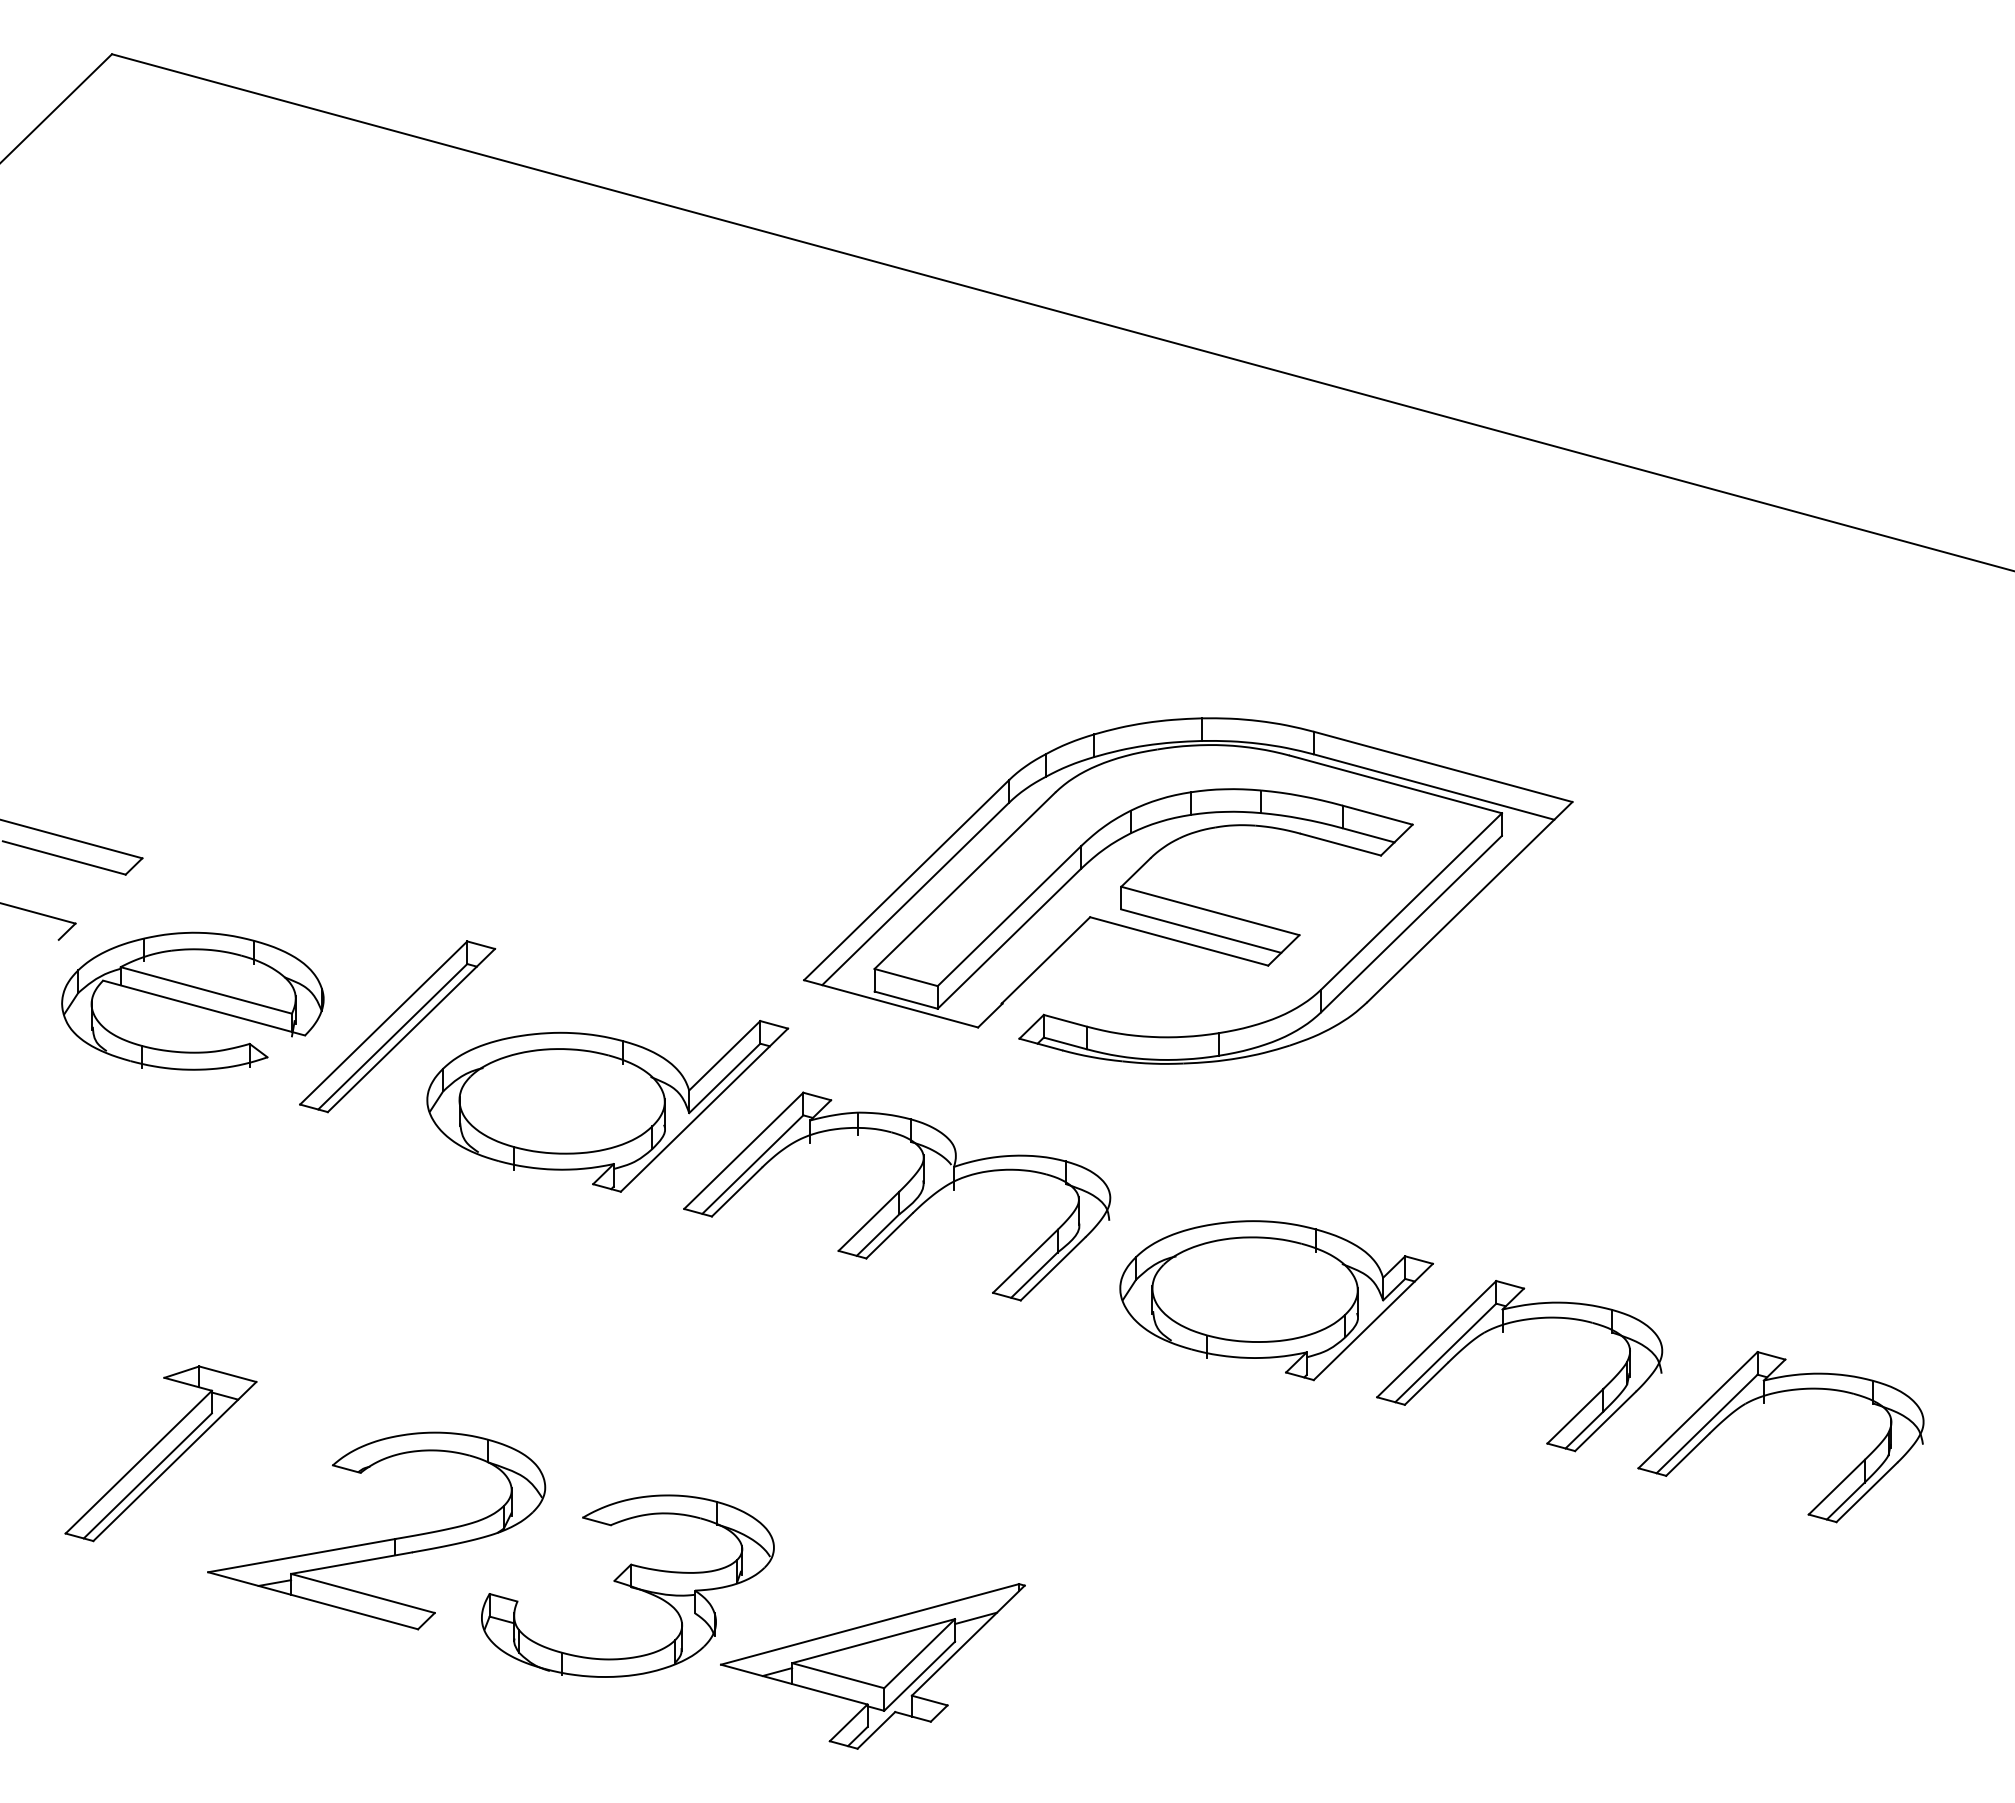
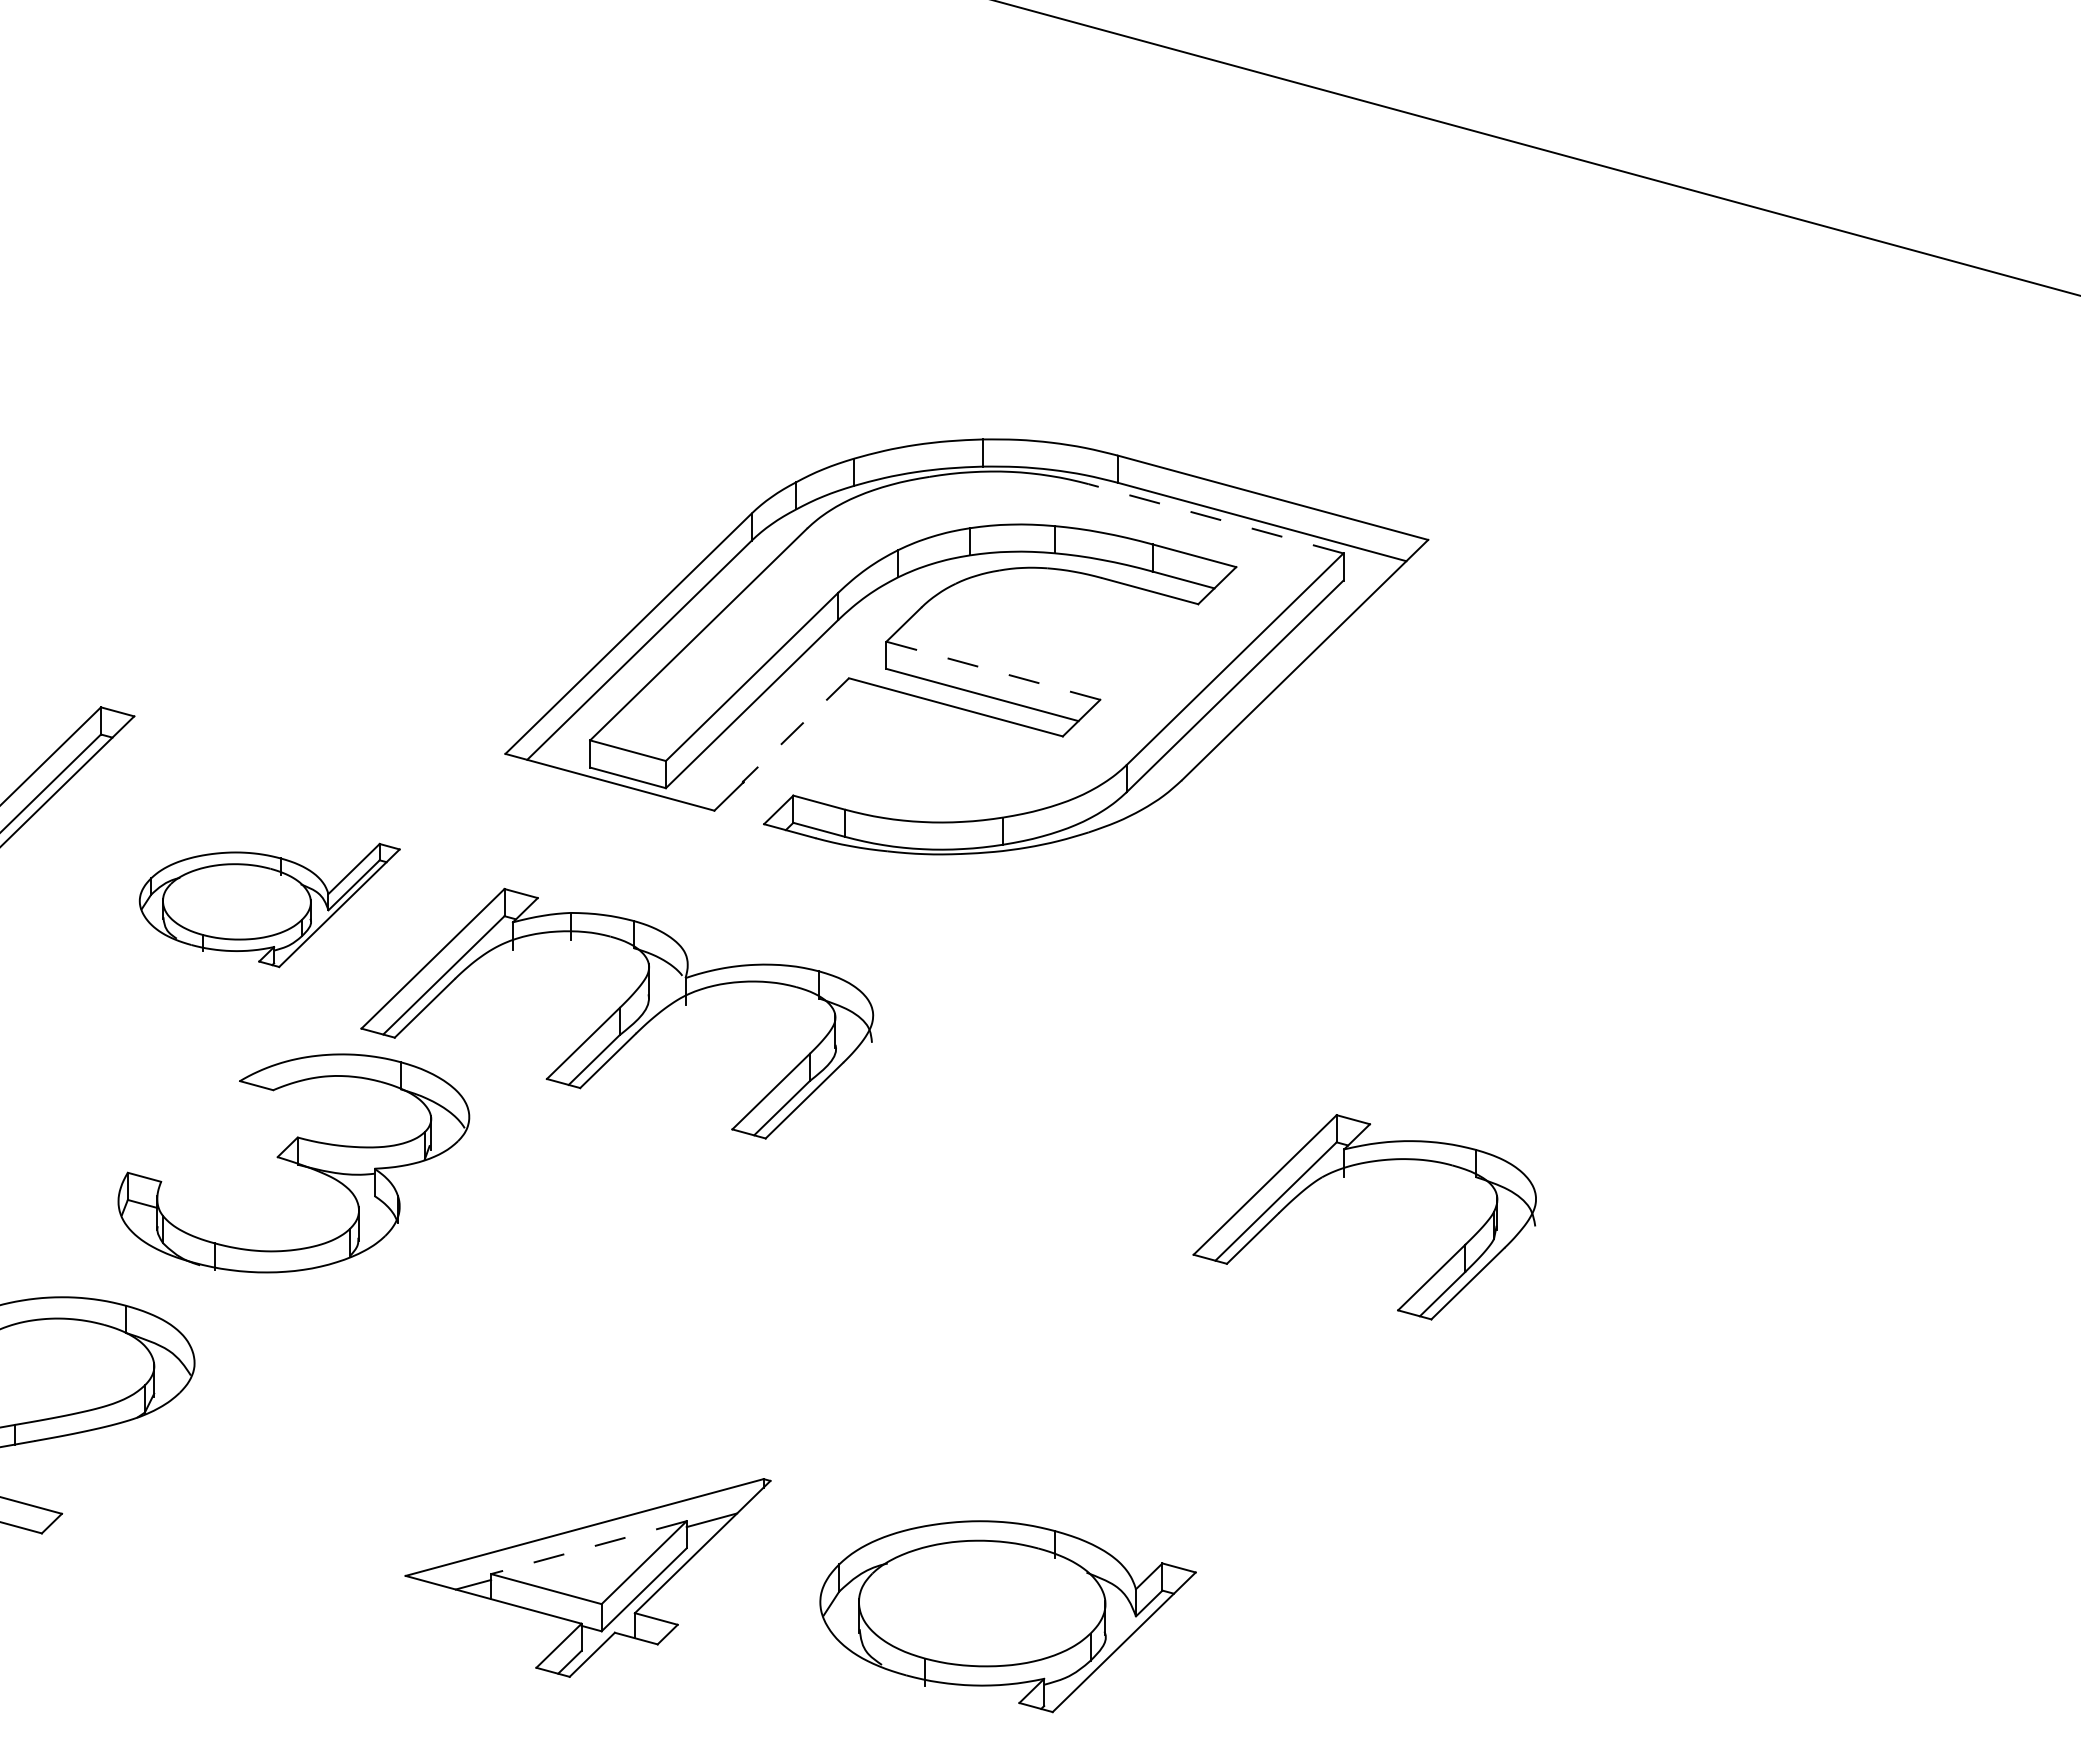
line: (1395, 784) -> (1215, 518), solid -> dashed
line: (1210, 911) -> (993, 671), solid -> dashed
line: (1045, 960) -> (795, 730), solid -> dashed
part: (607, 1106) -> (269, 905), size x0.6
part: (1276, 1300) -> (1007, 1616), moved
part: (1764, 1403) -> (1658, 1262), removed
part: (627, 1585) -> (293, 1162), moved
line: (873, 1641) -> (588, 1548), solid -> dashed

